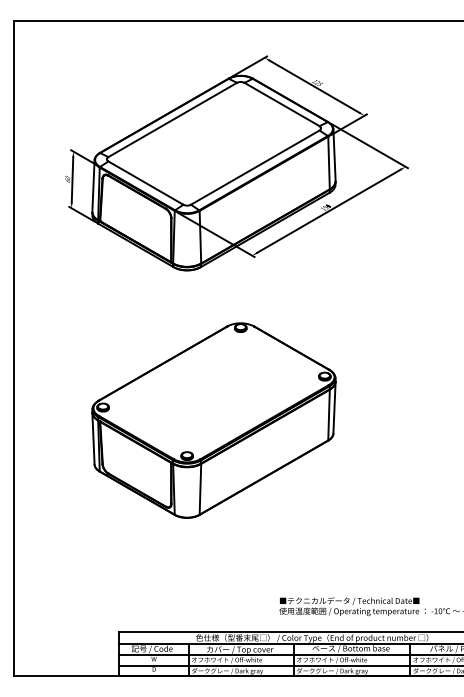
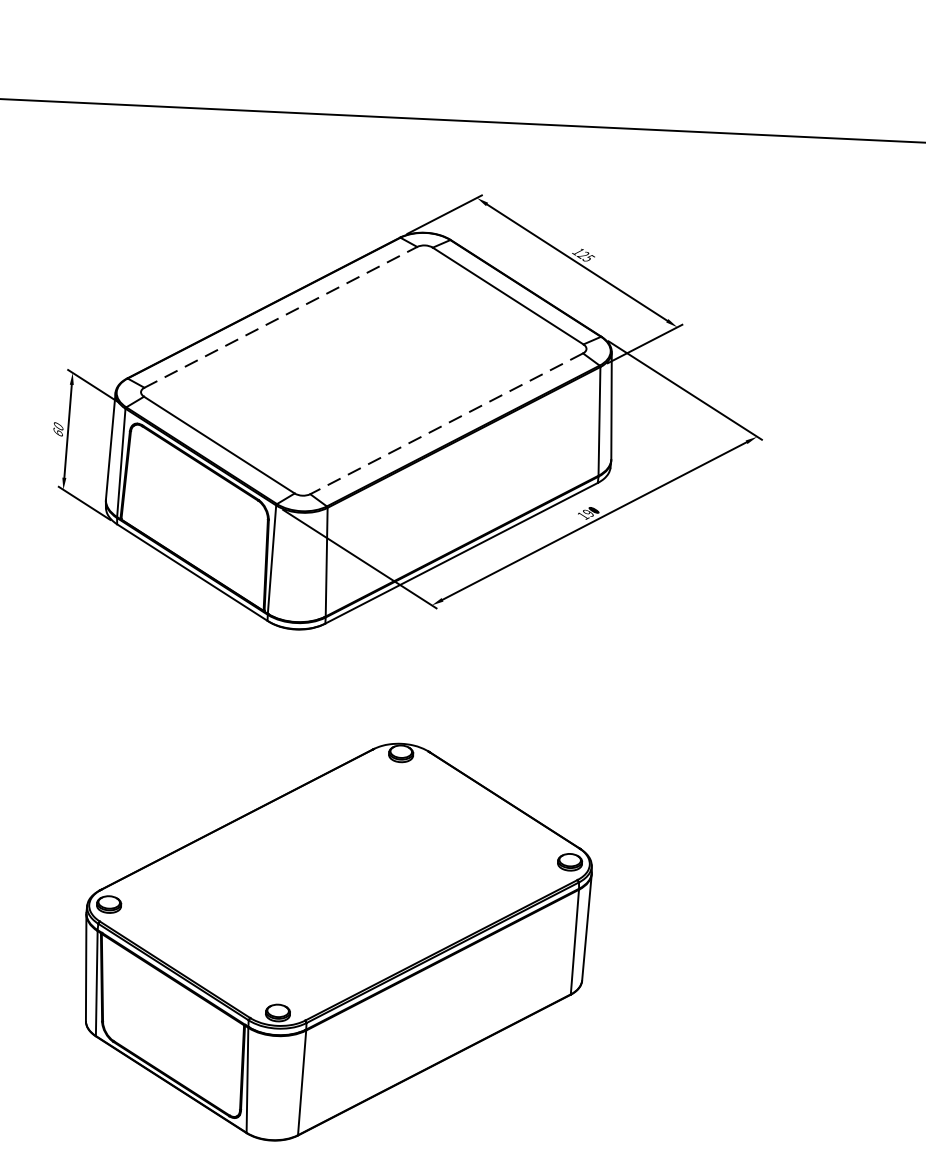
line: (173, 119) -> (282, 316), solid -> dashed
line: (254, 167) -> (445, 423), solid -> dashed

